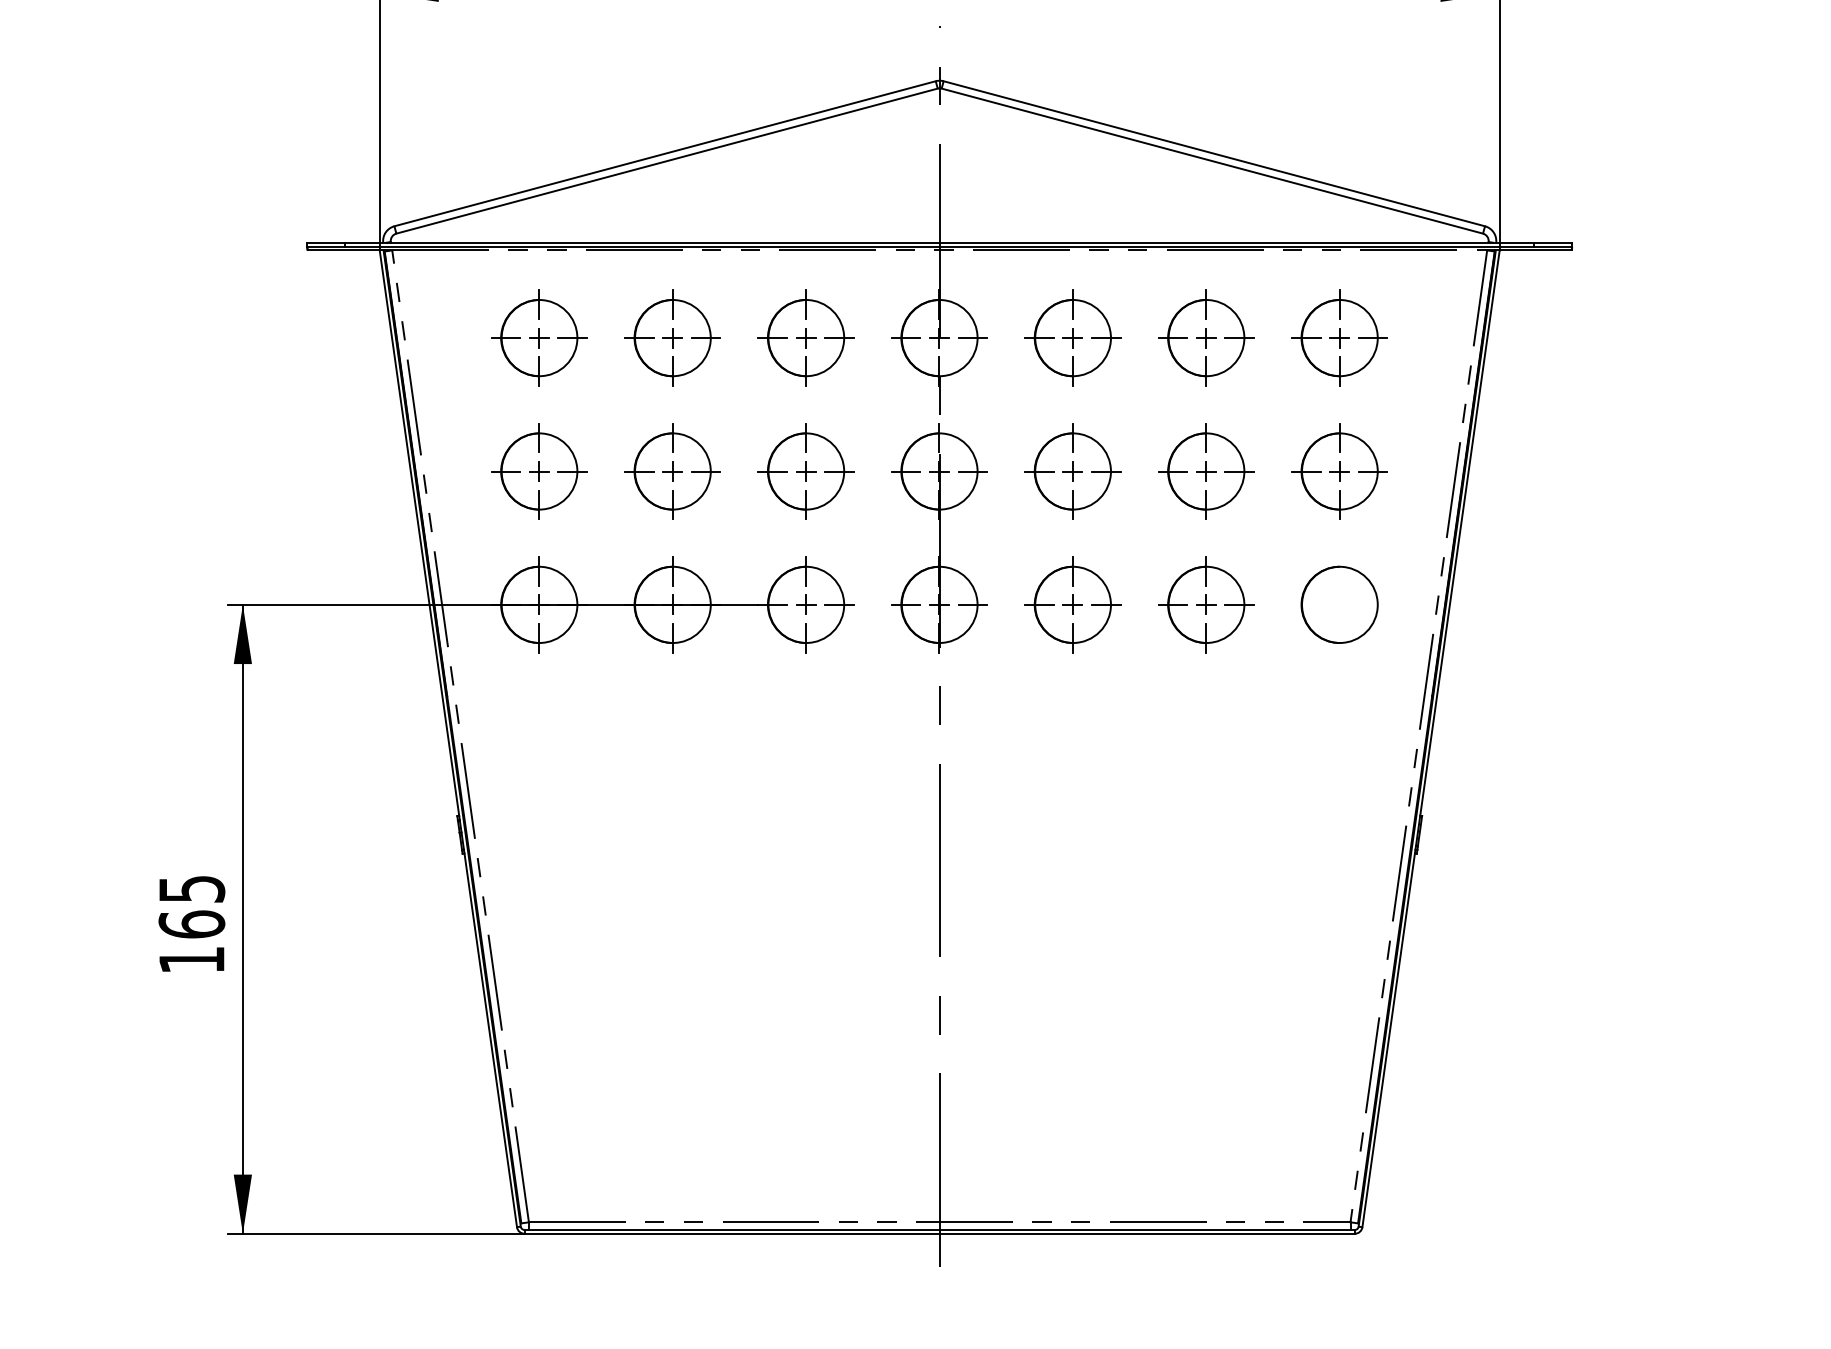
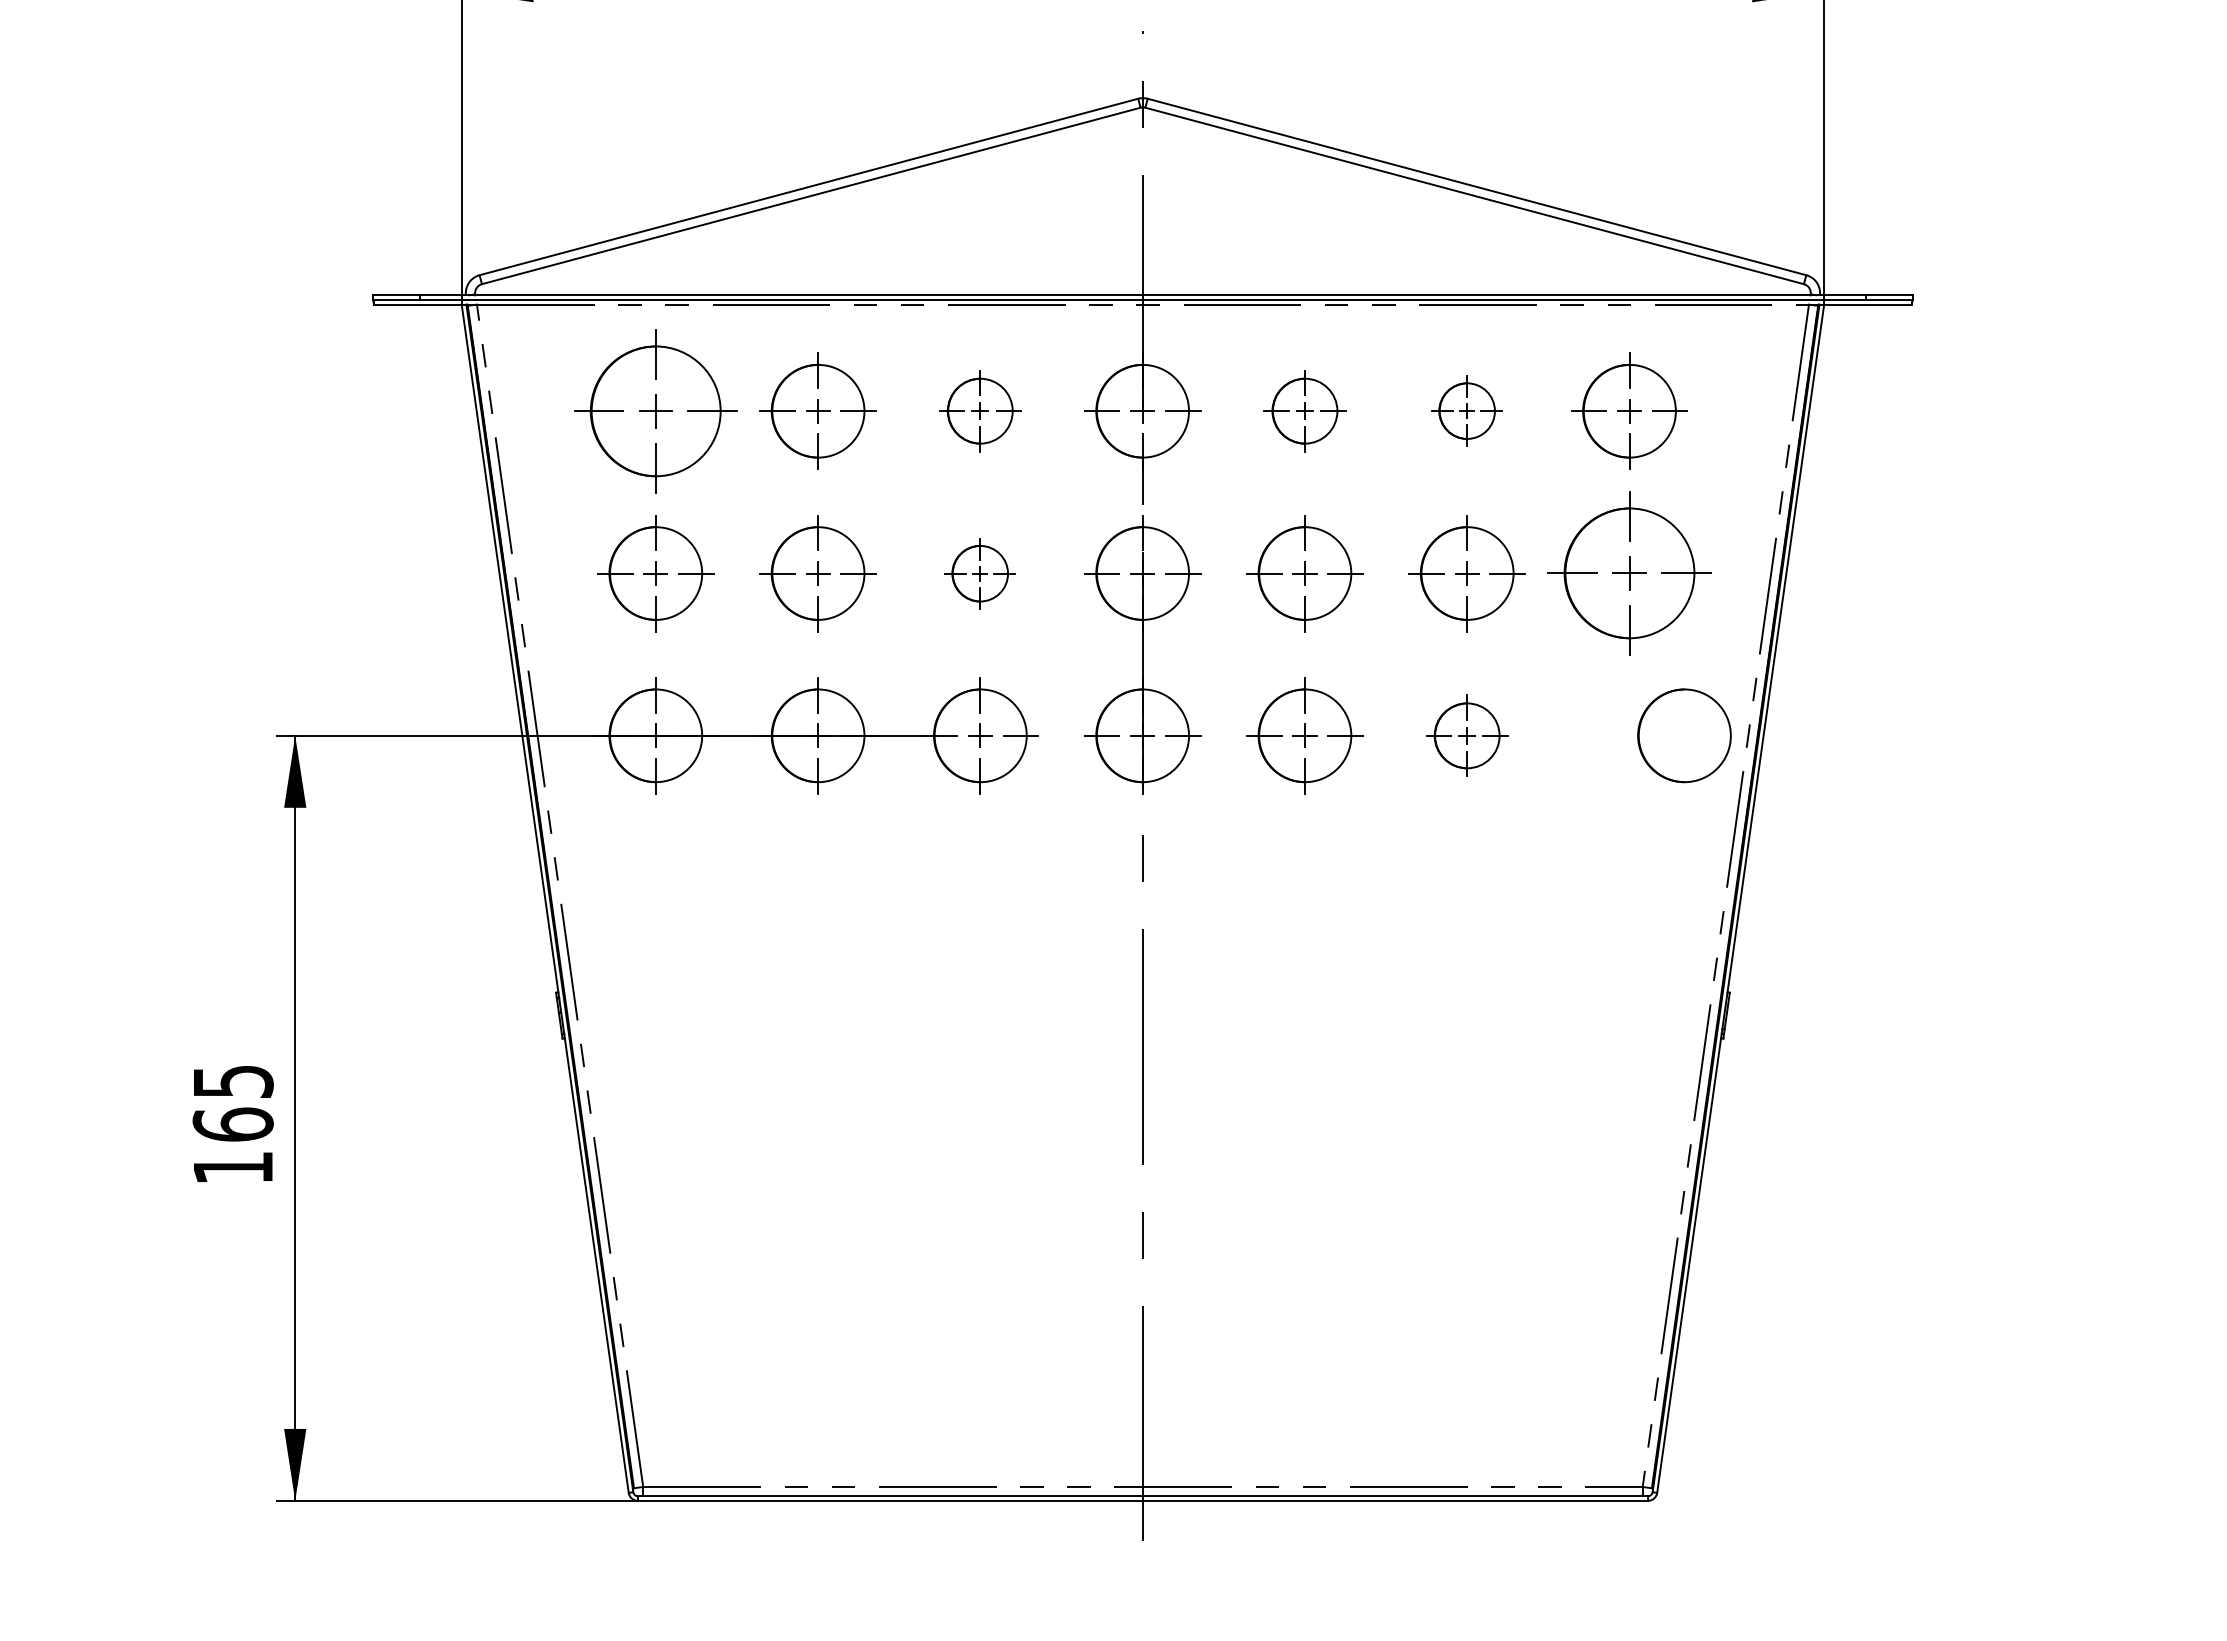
part: (539, 337) -> (655, 410), size x1.4
part: (805, 337) -> (979, 410), size x0.7
part: (1072, 337) -> (1304, 410), size x0.7
part: (1205, 337) -> (1466, 410), size x0.6
part: (805, 471) -> (979, 573), size x0.6
part: (1339, 471) -> (1629, 573), size x1.4
part: (1205, 604) -> (1466, 735), size x0.7
part: (1339, 604) -> (1684, 735), moved

